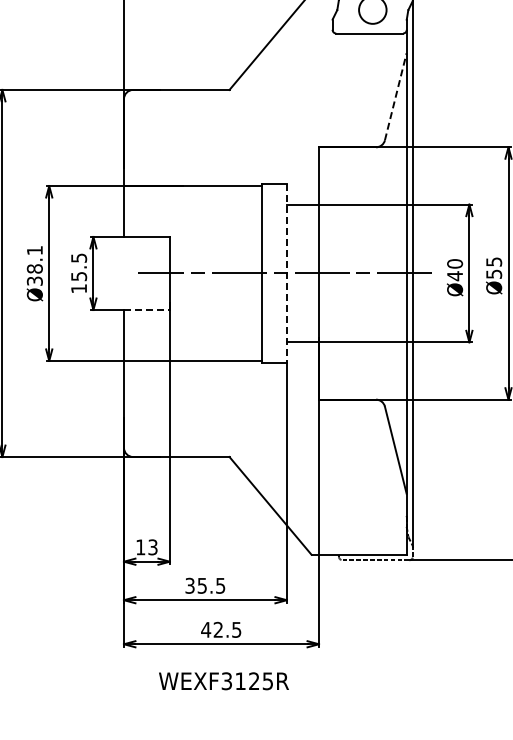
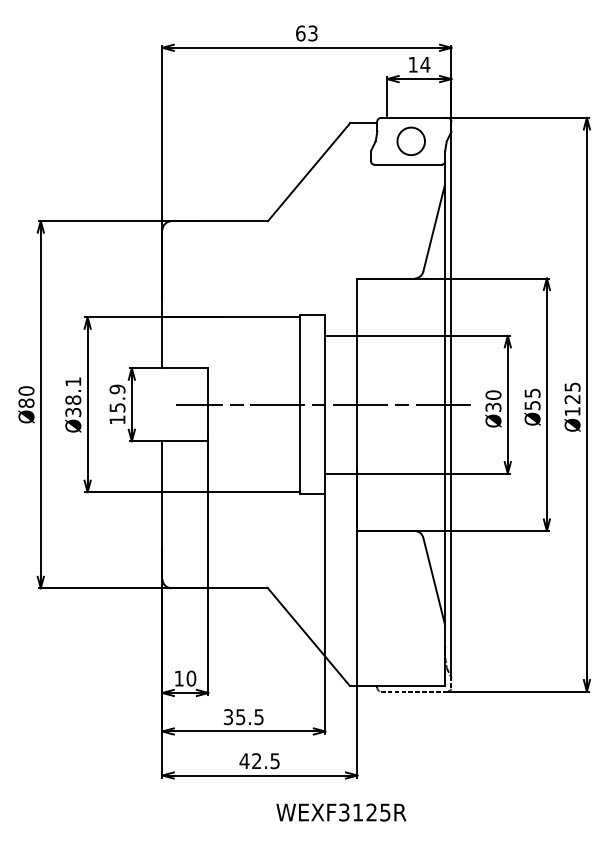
line: (396, 97) -> (434, 228), dashed -> solid
text: (79, 258) -> (117, 389), 15.5 -> 15.9
line: (287, 273) -> (325, 404), dashed -> solid
text: (455, 276) -> (493, 407), Ø40 -> Ø30
line: (147, 310) -> (185, 441), dashed -> solid
text: (153, 547) -> (191, 678), 13 -> 10
text: (224, 681) -> (341, 812), moved

